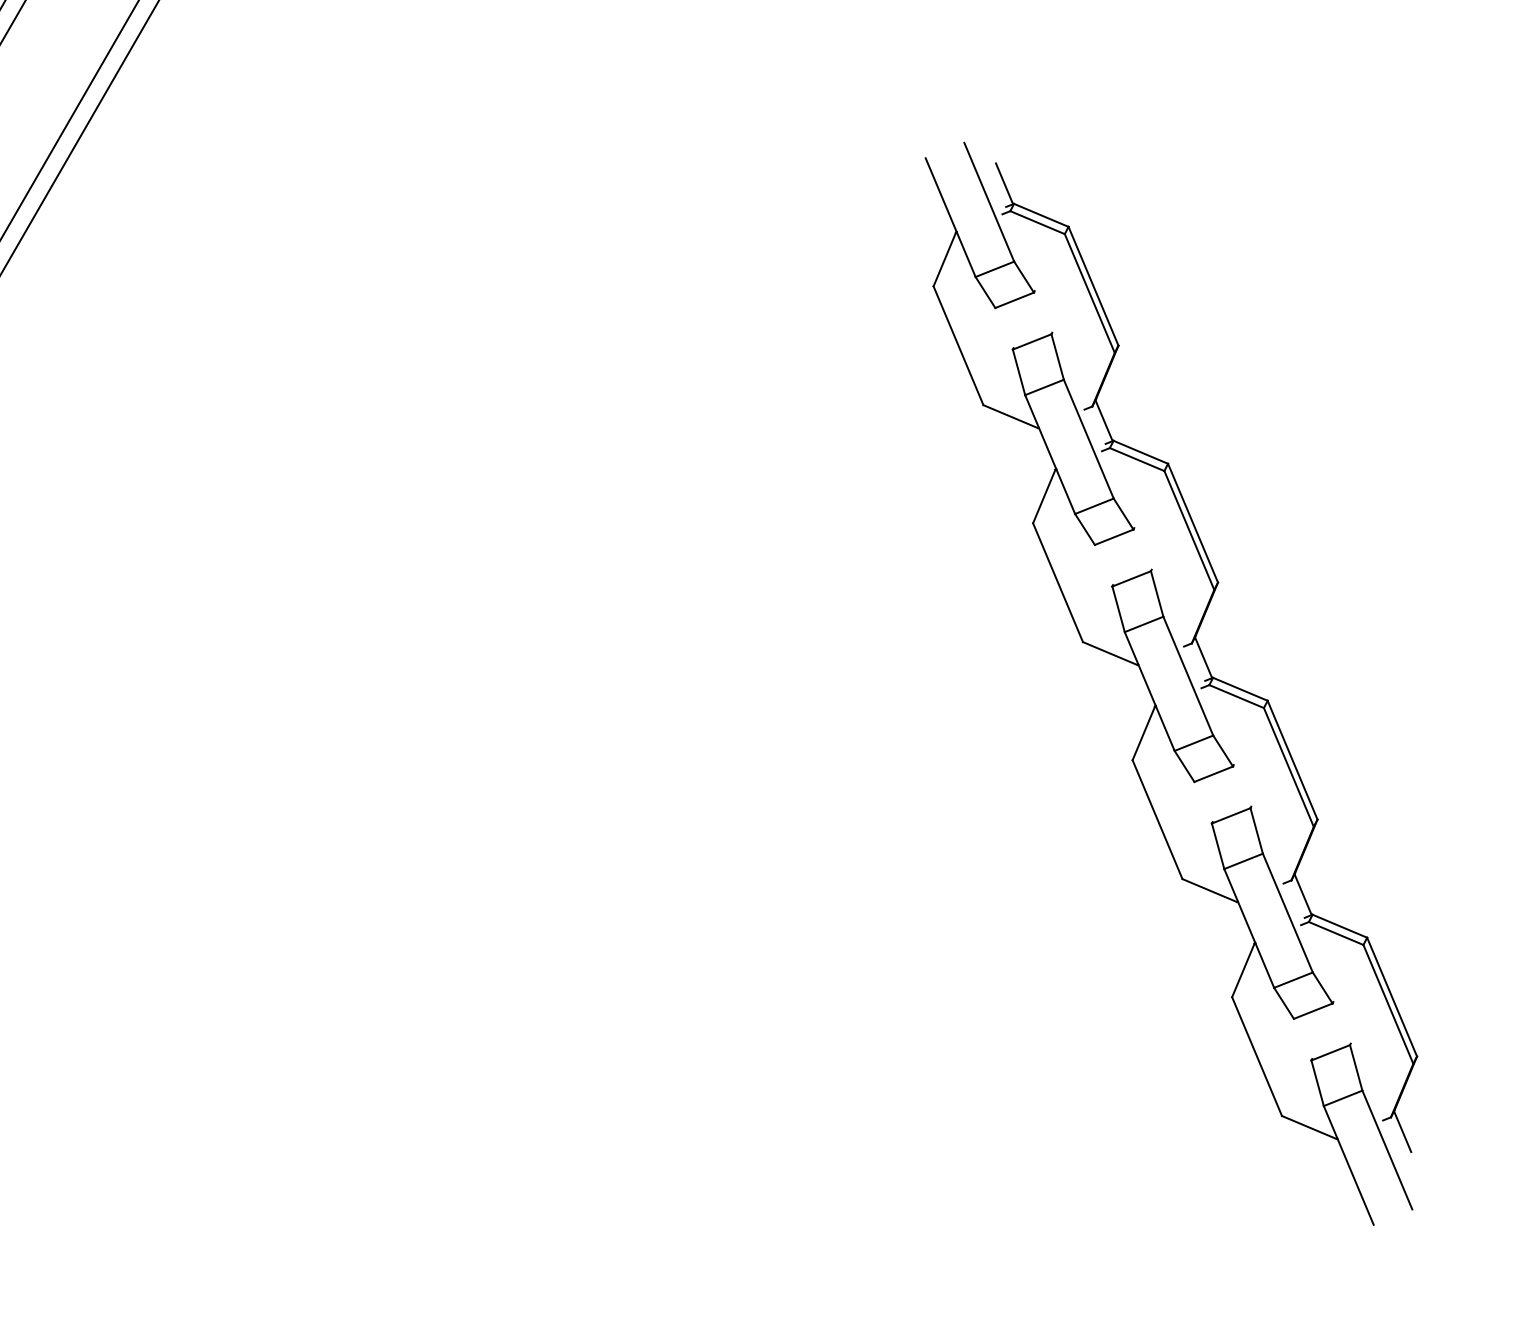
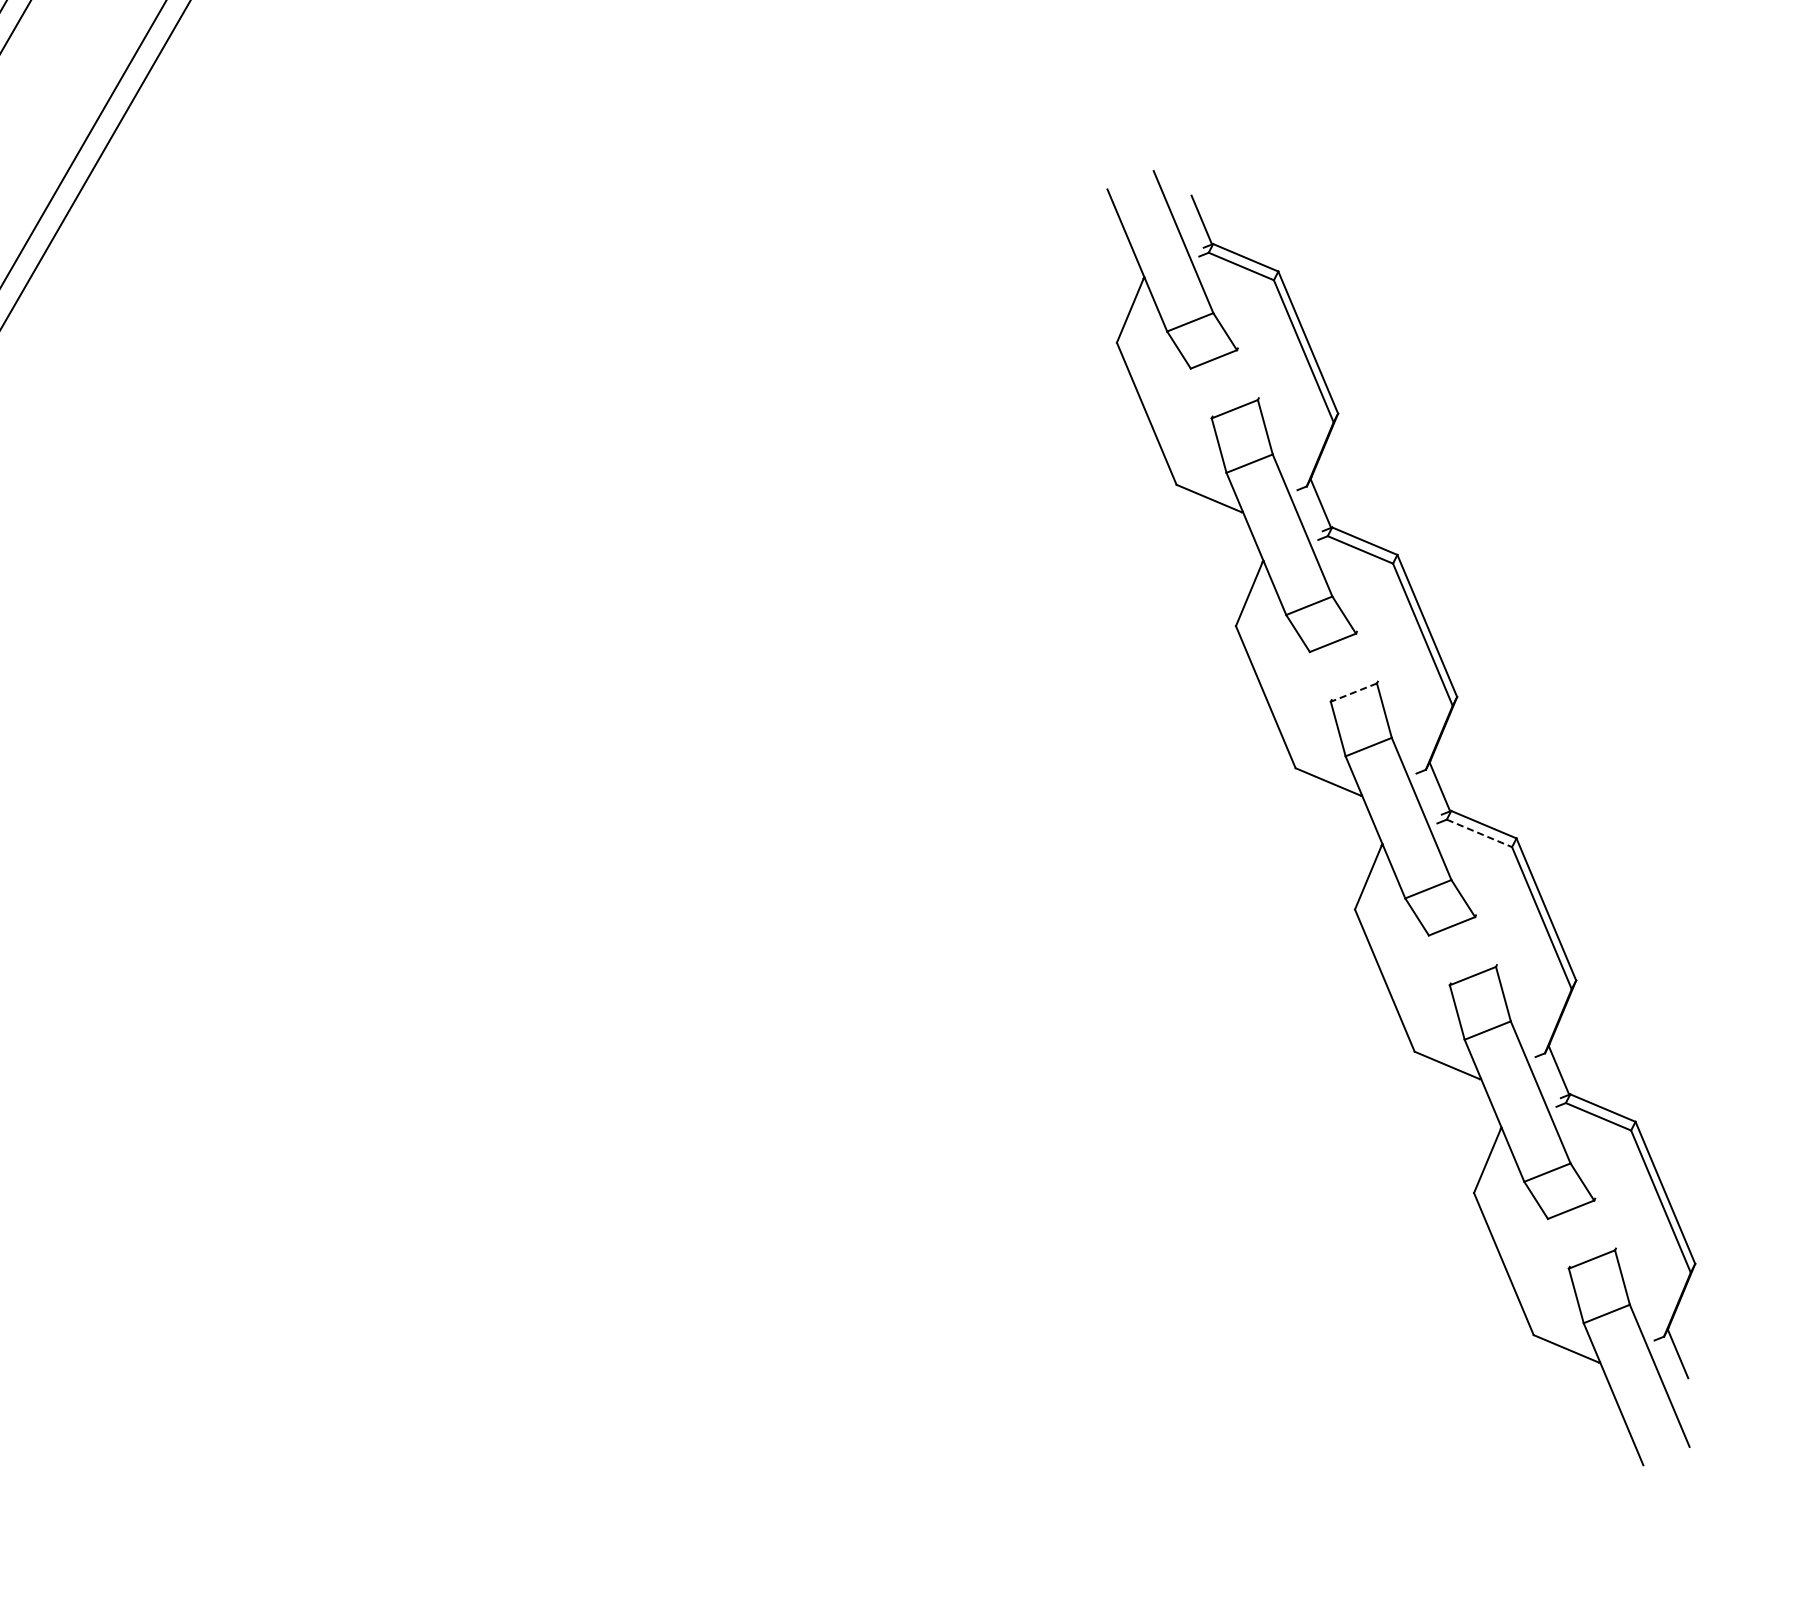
line: (1131, 578) -> (1353, 692), solid -> dashed
line: (1236, 696) -> (1479, 833), solid -> dashed

